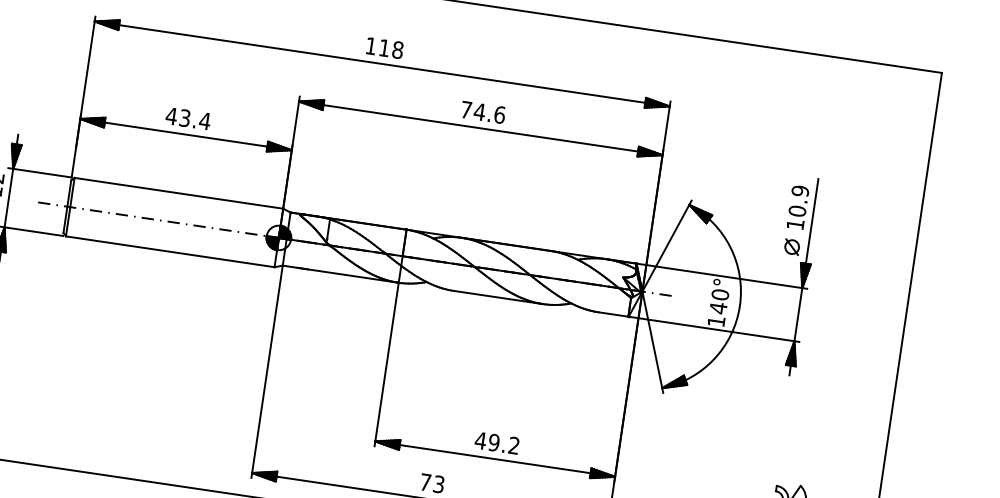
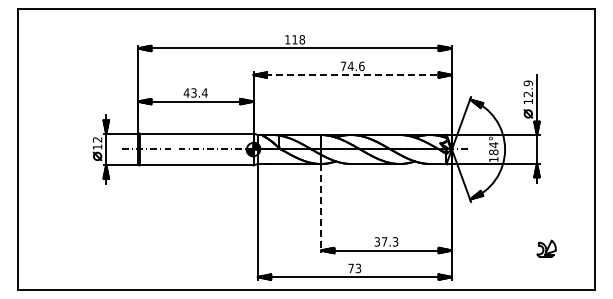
line: (482, 129) -> (353, 75), solid -> dashed
text: (797, 211) -> (528, 94), 10.9 -> 12.9
text: (718, 301) -> (493, 148), 140° -> 184°
line: (387, 364) -> (321, 208), solid -> dashed
text: (497, 442) -> (386, 241), 49.2 -> 37.3

